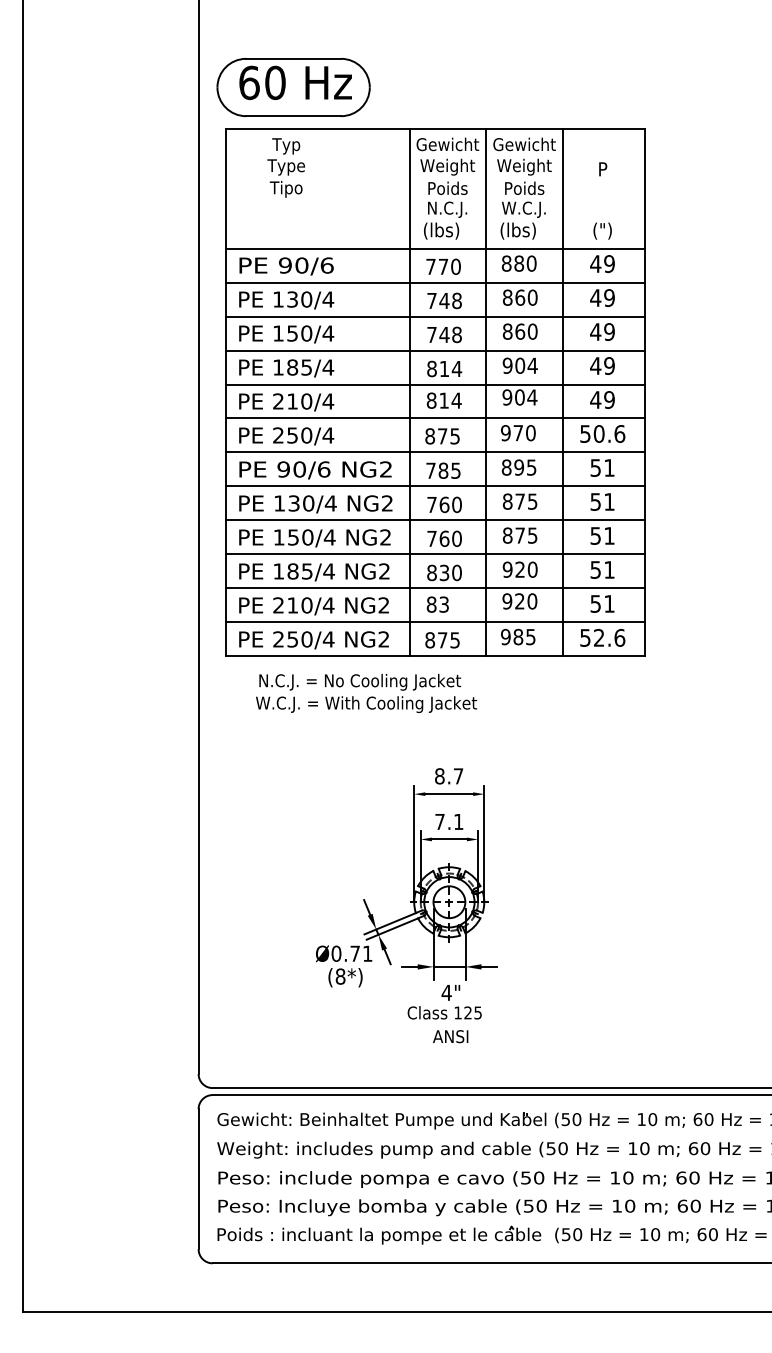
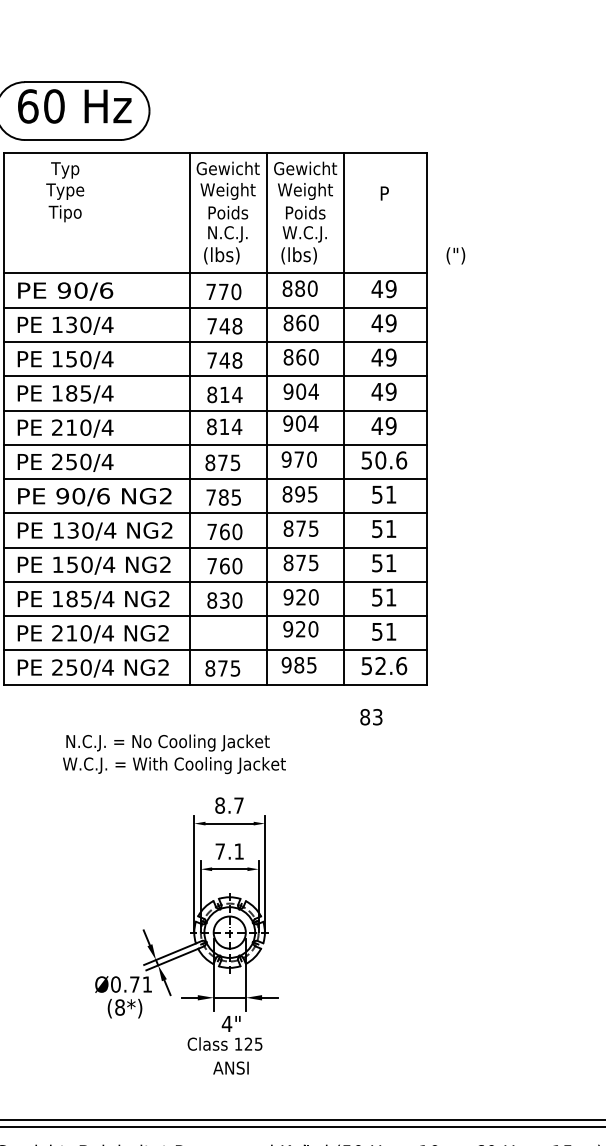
text: (602, 230) -> (455, 255), moved
text: (437, 604) -> (371, 717), moved
text: (366, 692) -> (174, 753), moved

